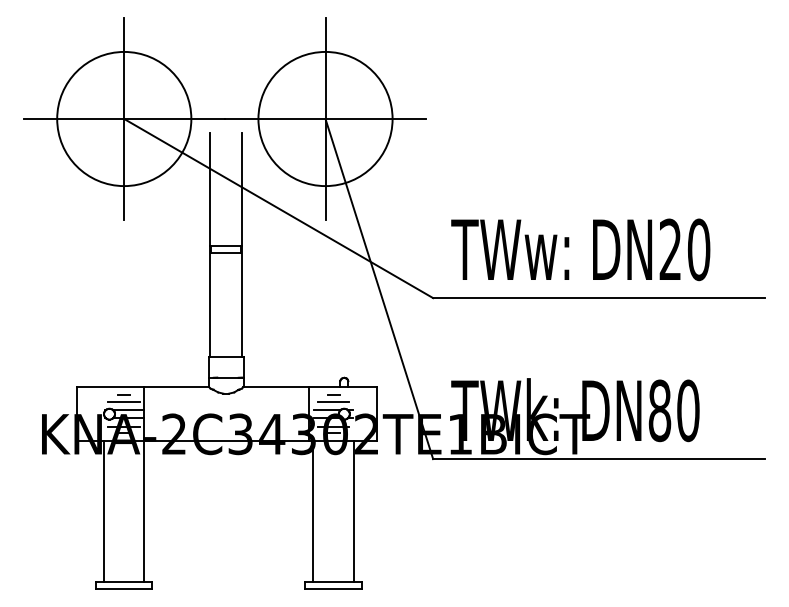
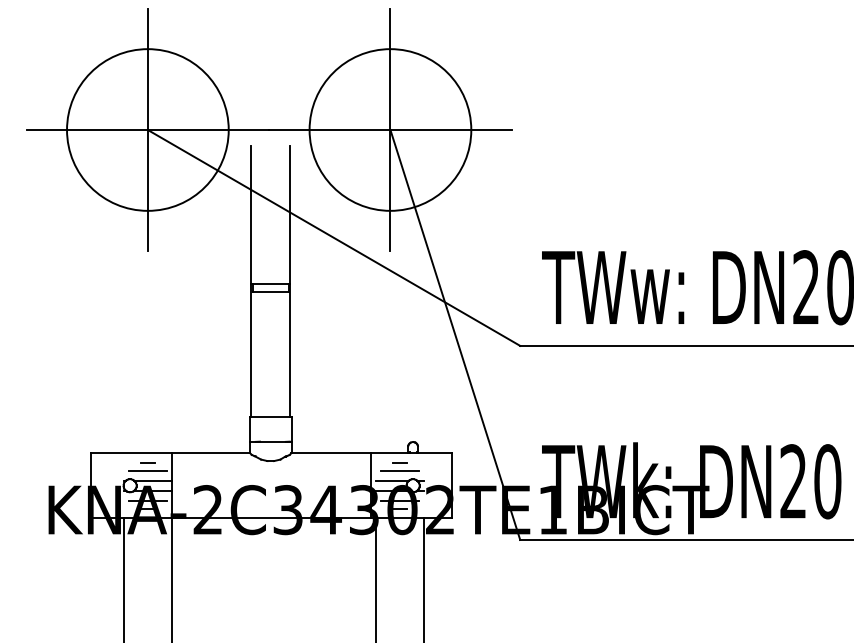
text: (659, 410) -> (793, 481), DN80 -> DN20

